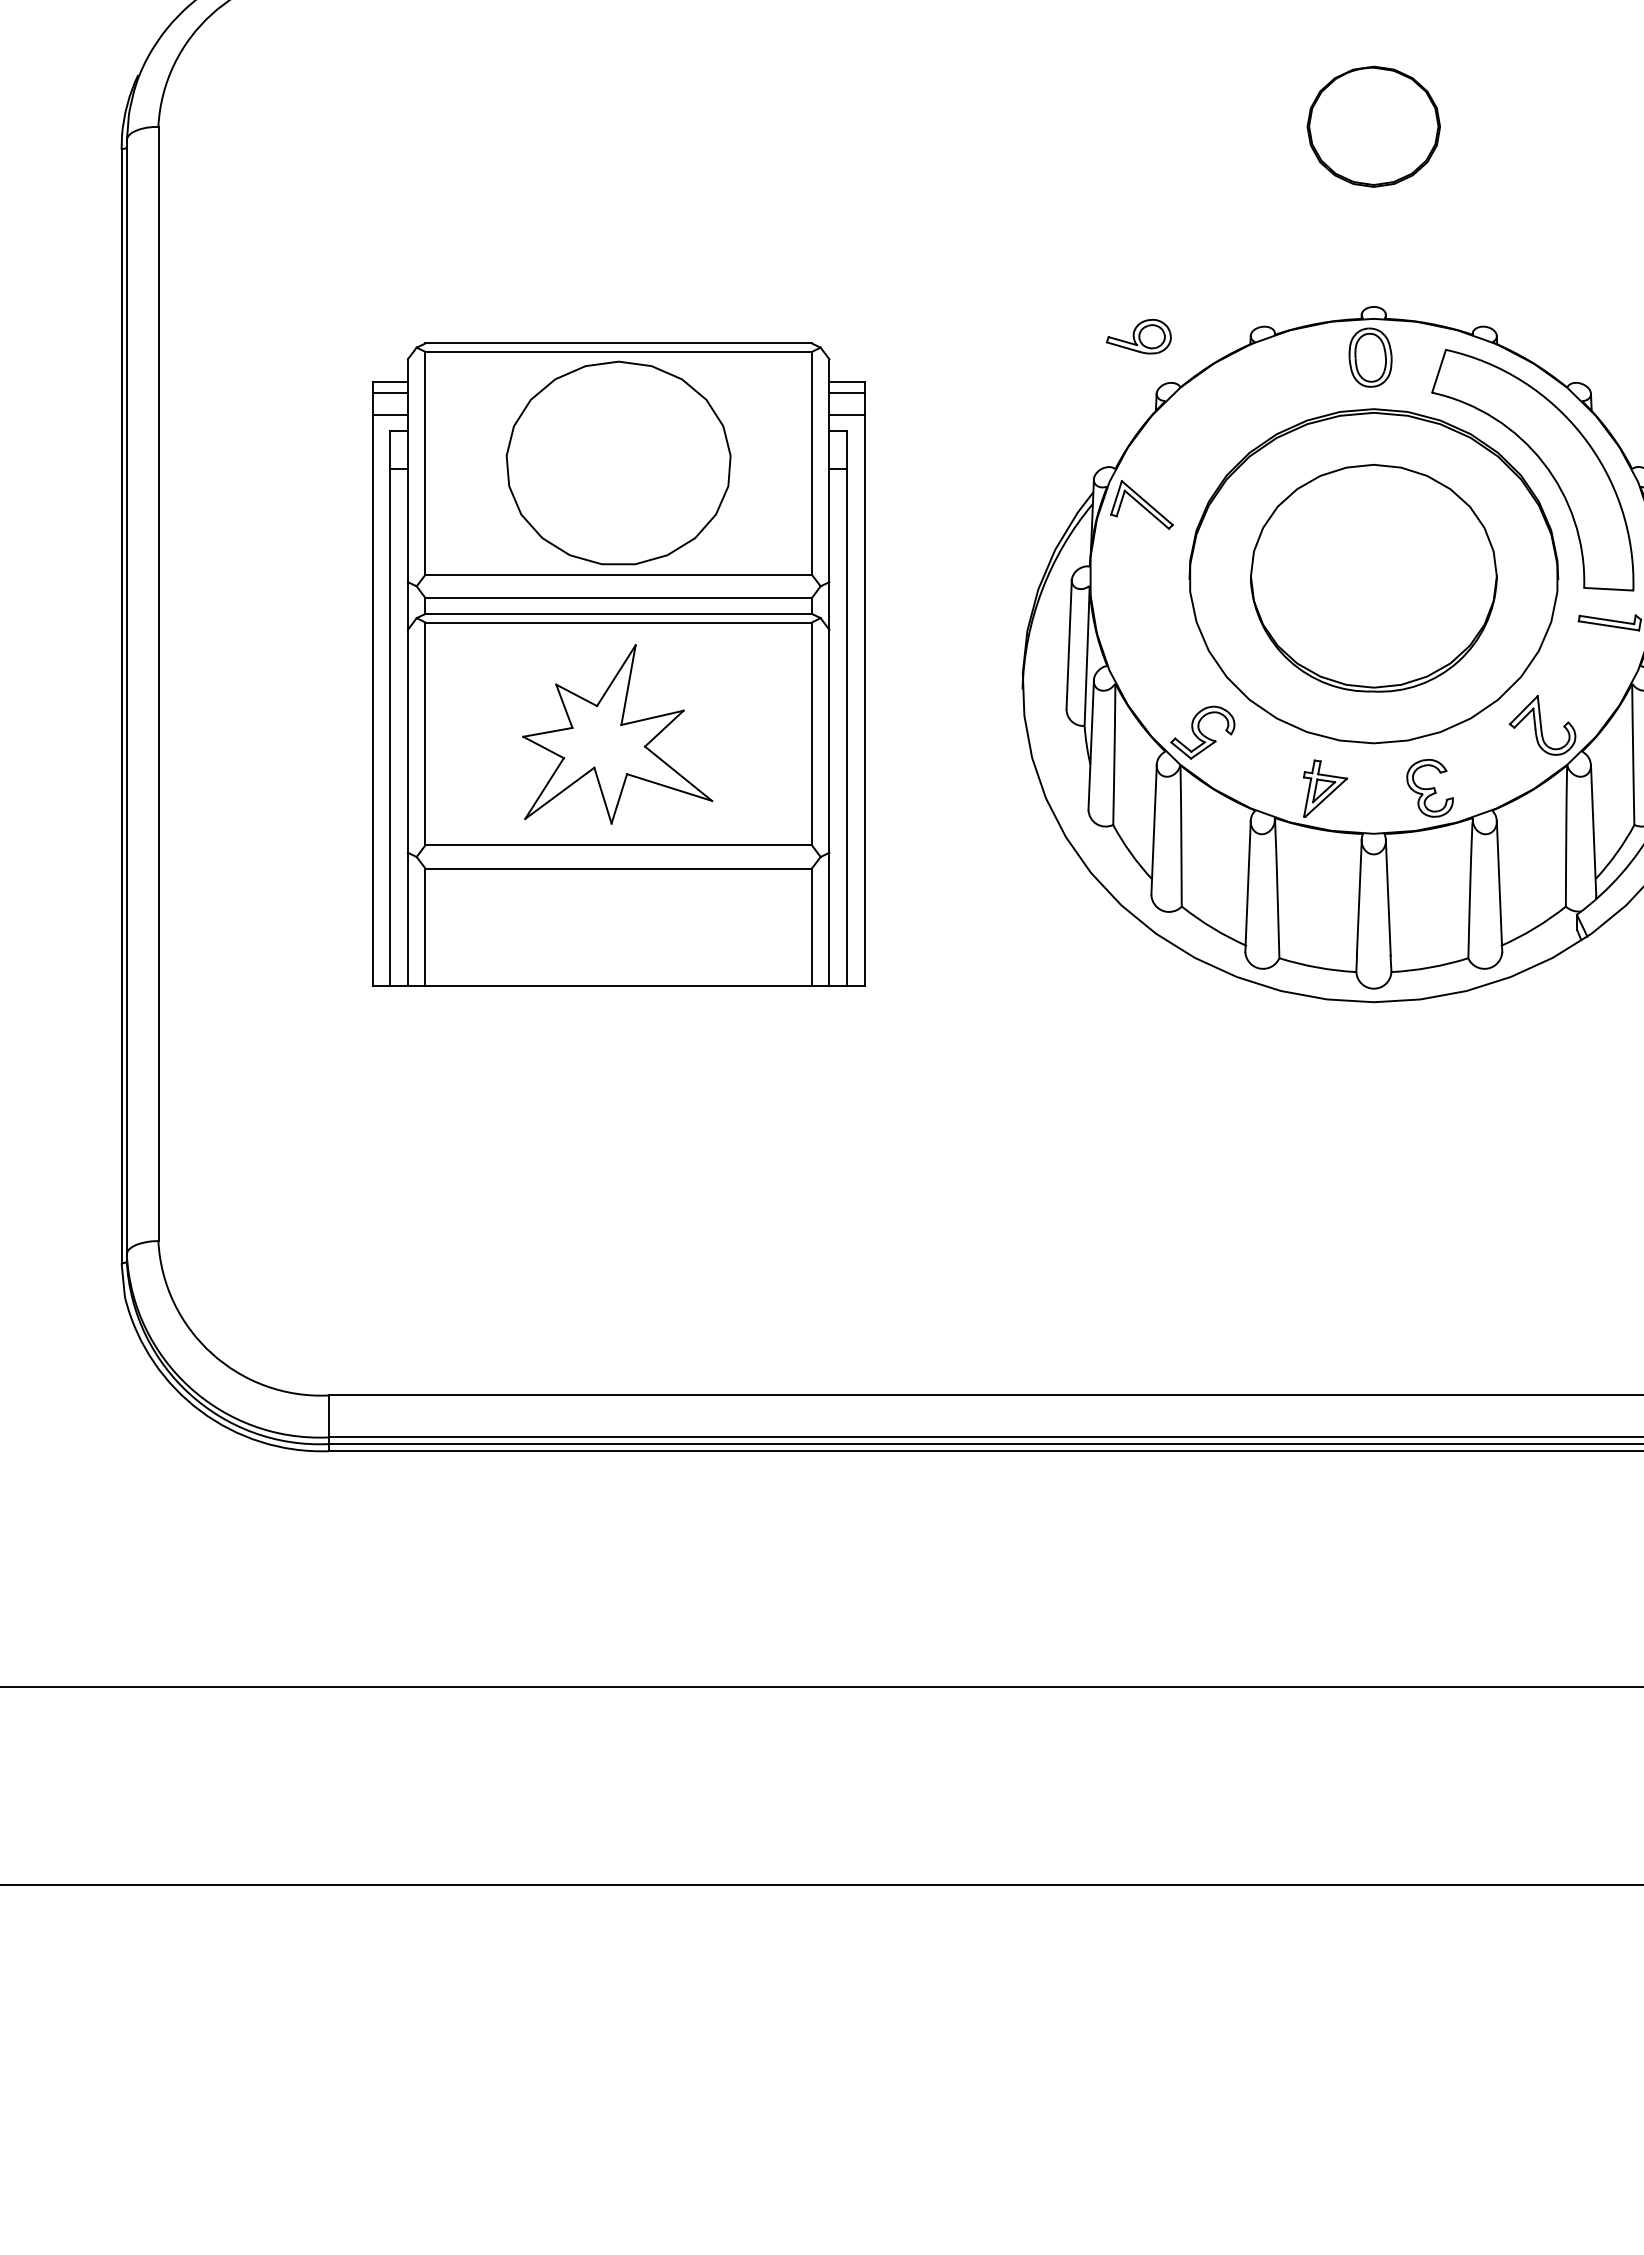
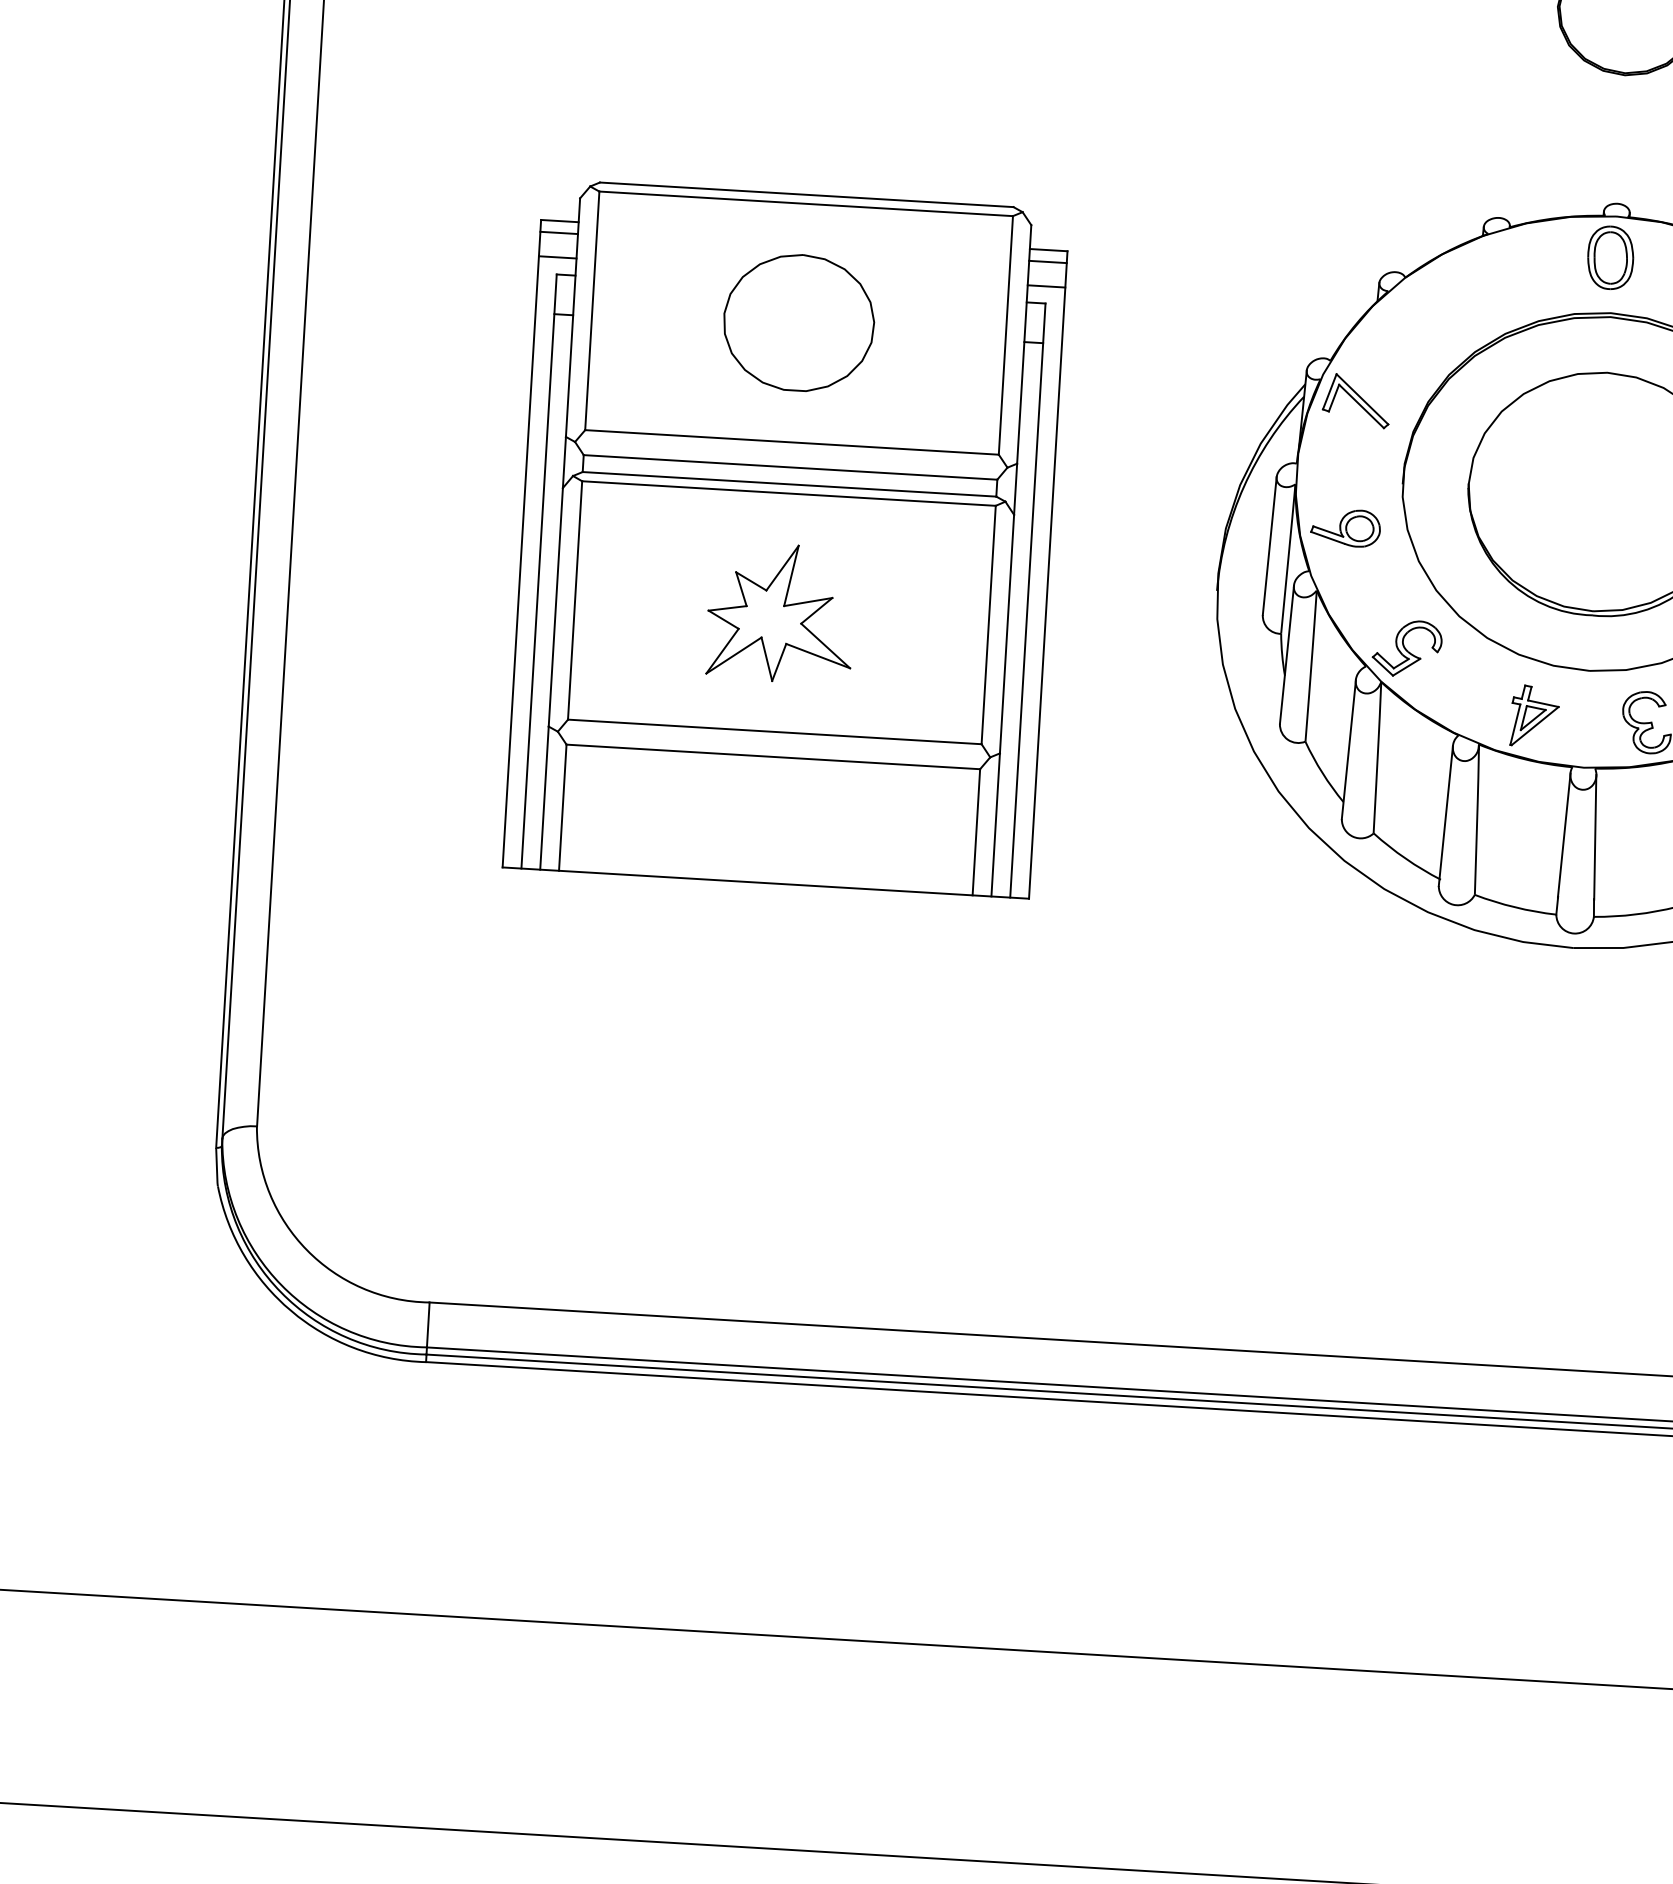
part: (1138, 336) -> (1345, 527), moved
part: (618, 462) -> (798, 322), size x0.62
part: (617, 733) -> (780, 612), size x0.71

